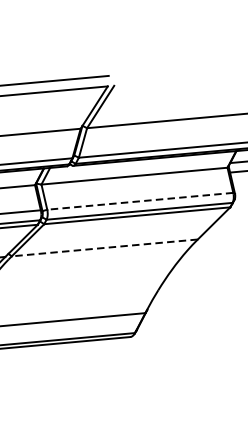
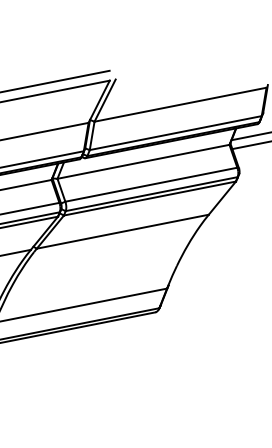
line: (140, 201) -> (151, 184), dashed -> solid
line: (104, 247) -> (122, 231), dashed -> solid

